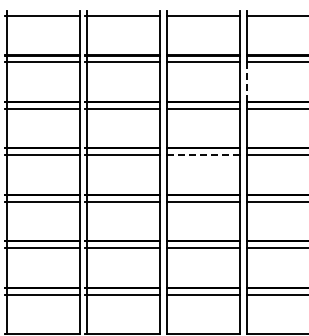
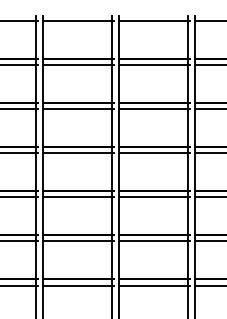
line: (246, 82) -> (194, 84), dashed -> solid
line: (203, 155) -> (153, 153), dashed -> solid

